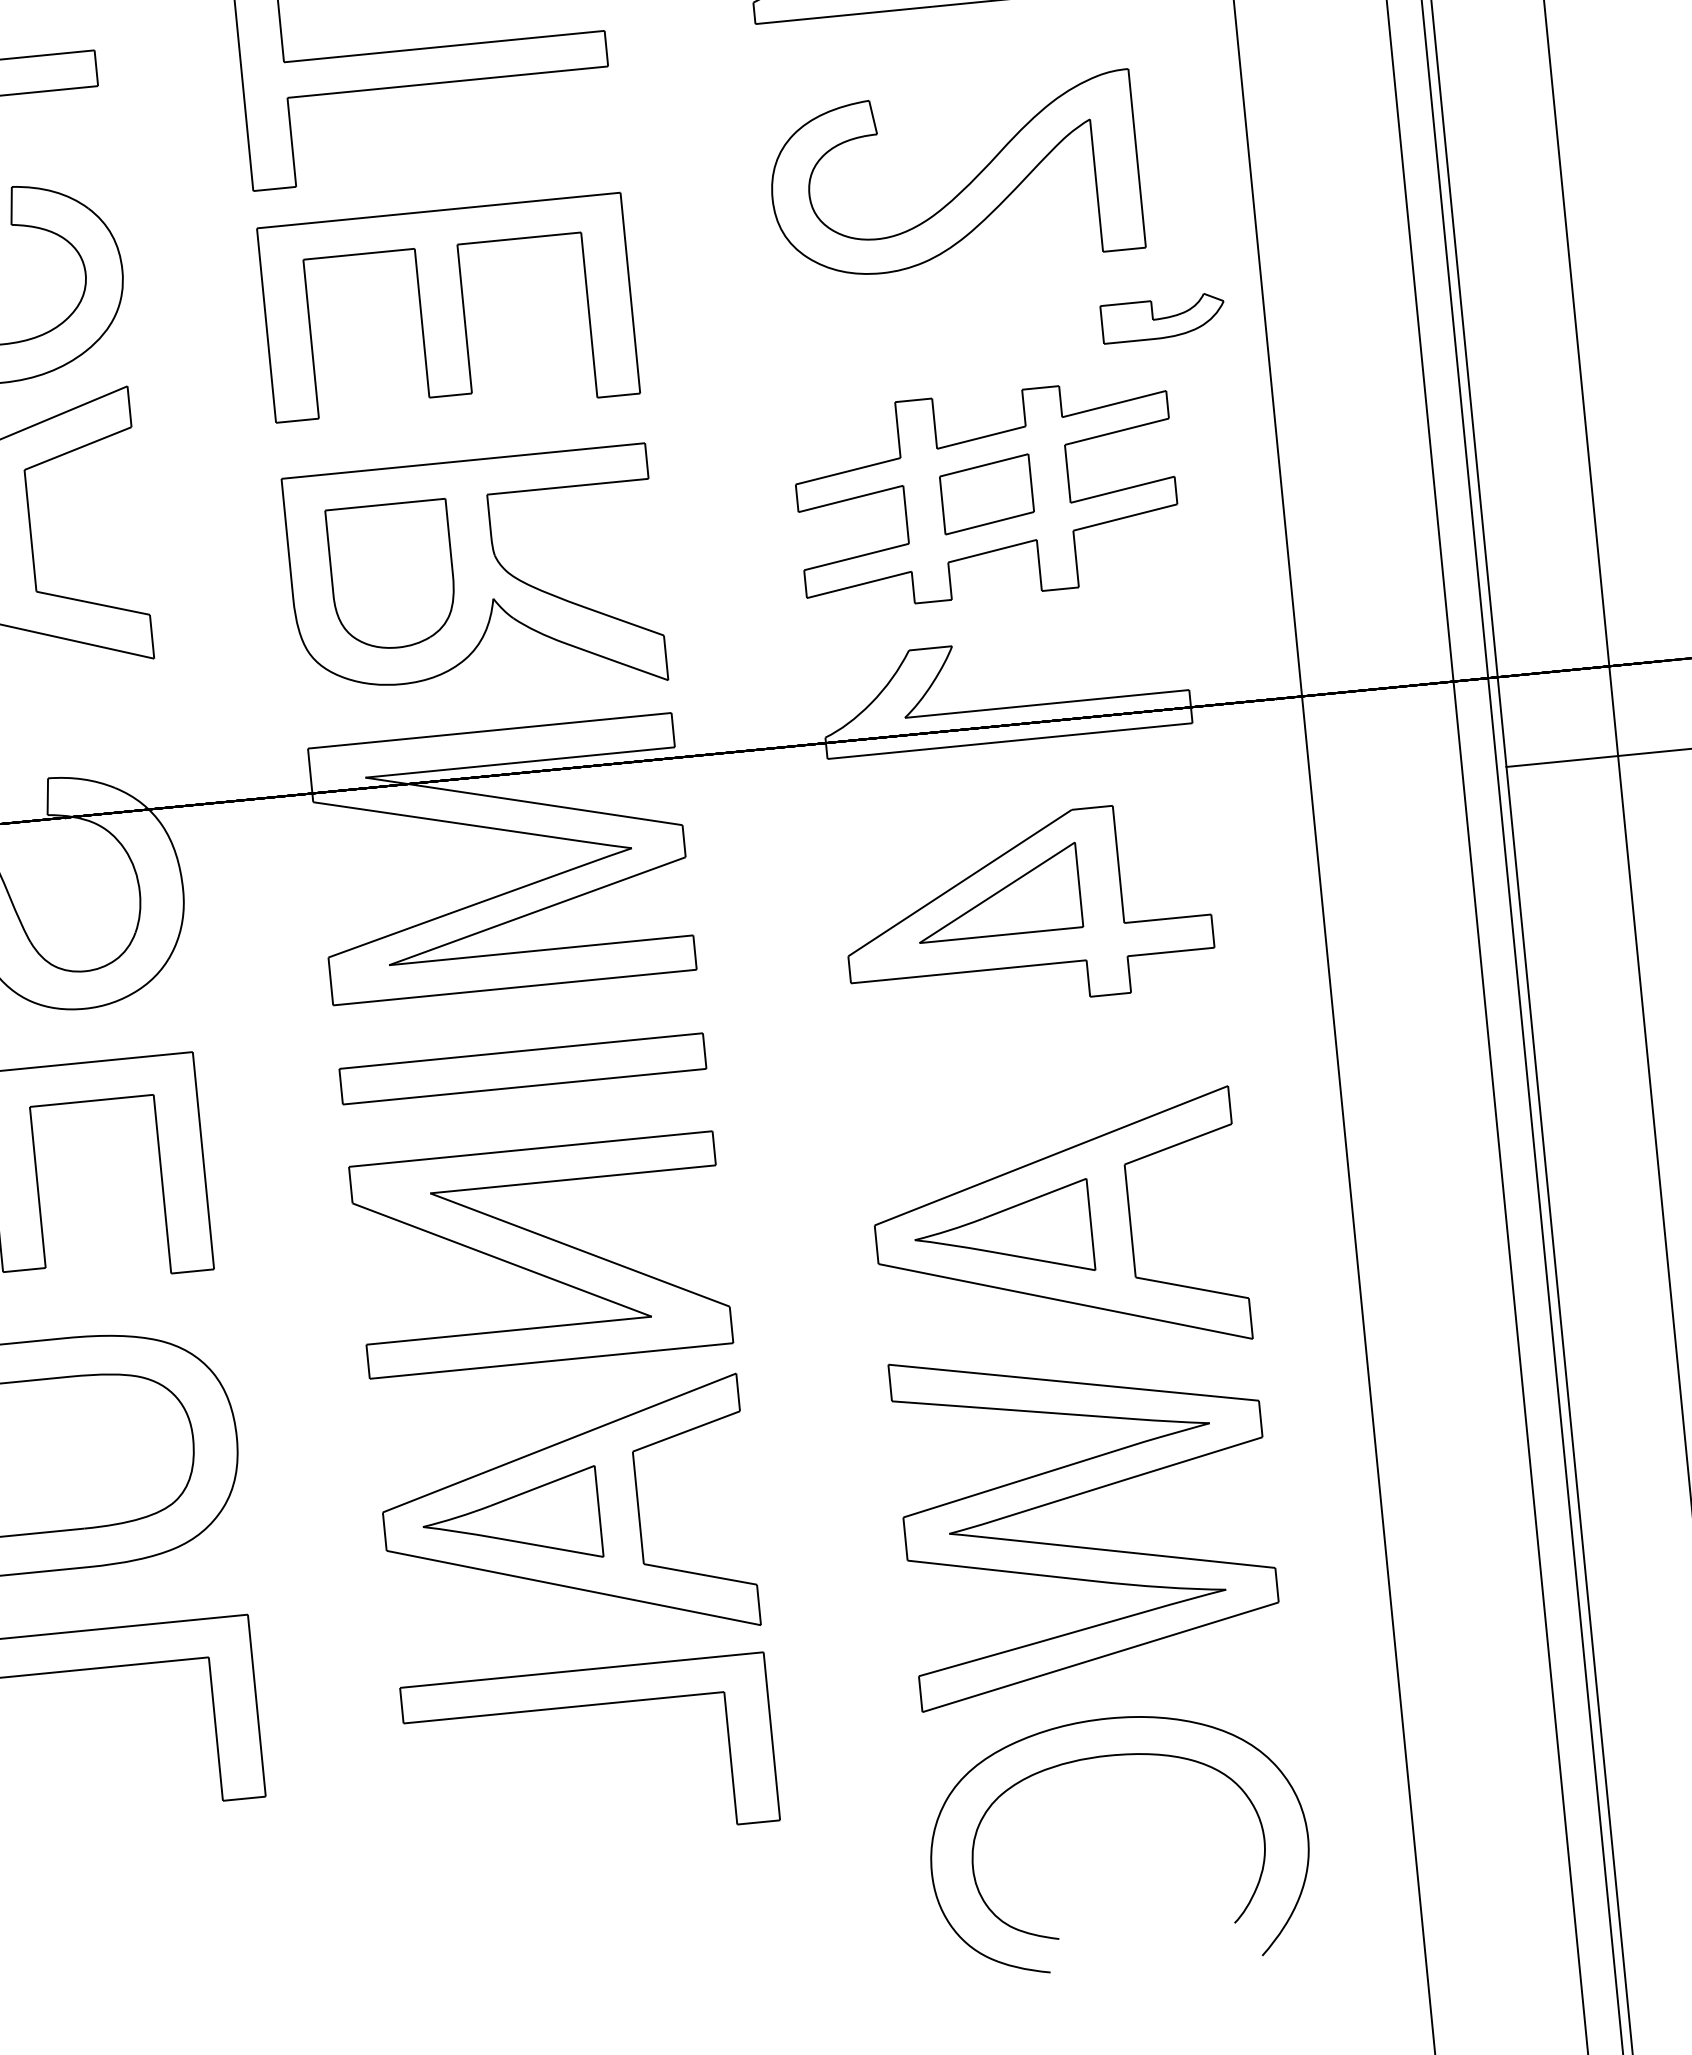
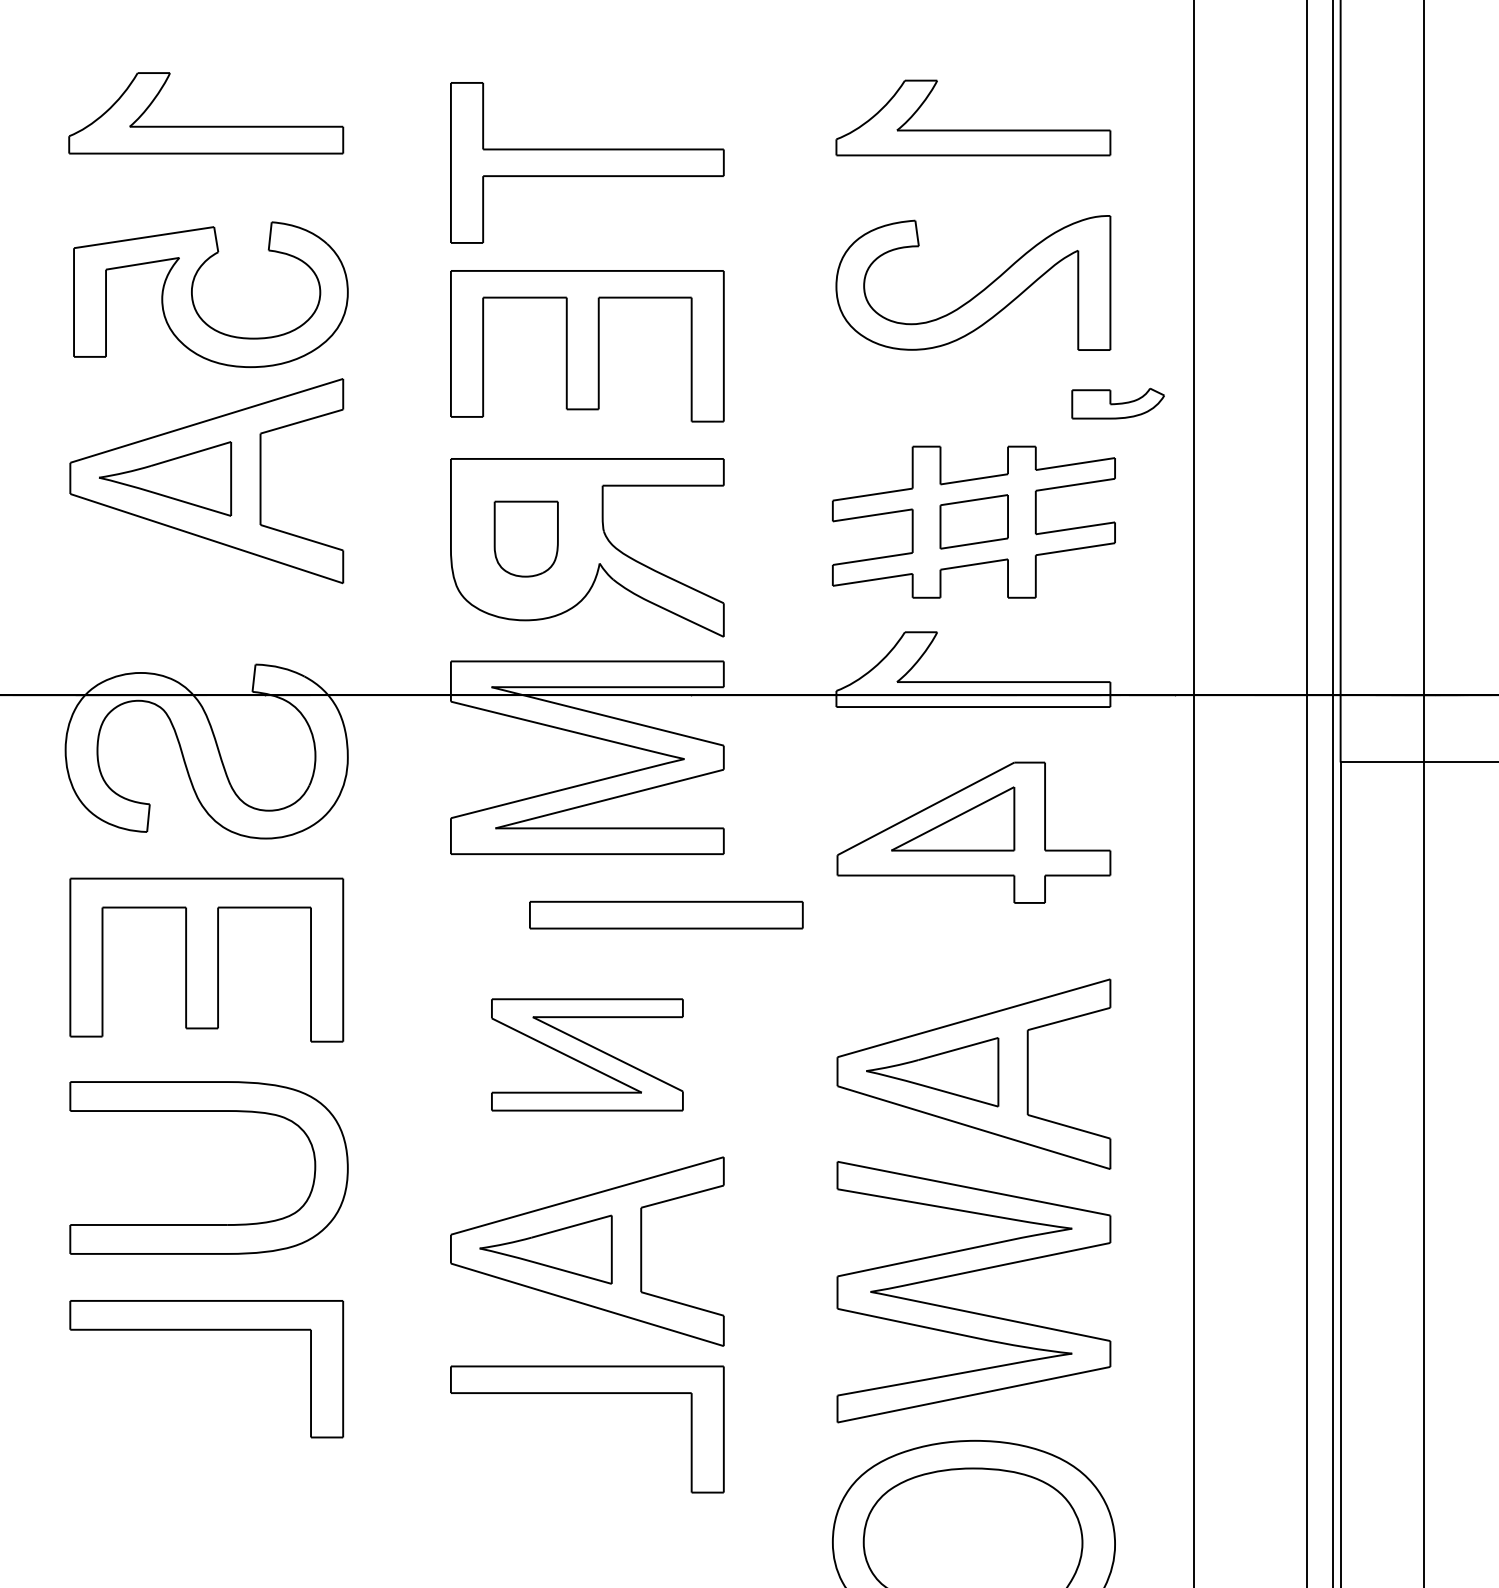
part: (392, 574) -> (526, 538), size x0.7
part: (522, 1067) -> (666, 914), moved
part: (541, 1254) -> (587, 1054), size x0.7

